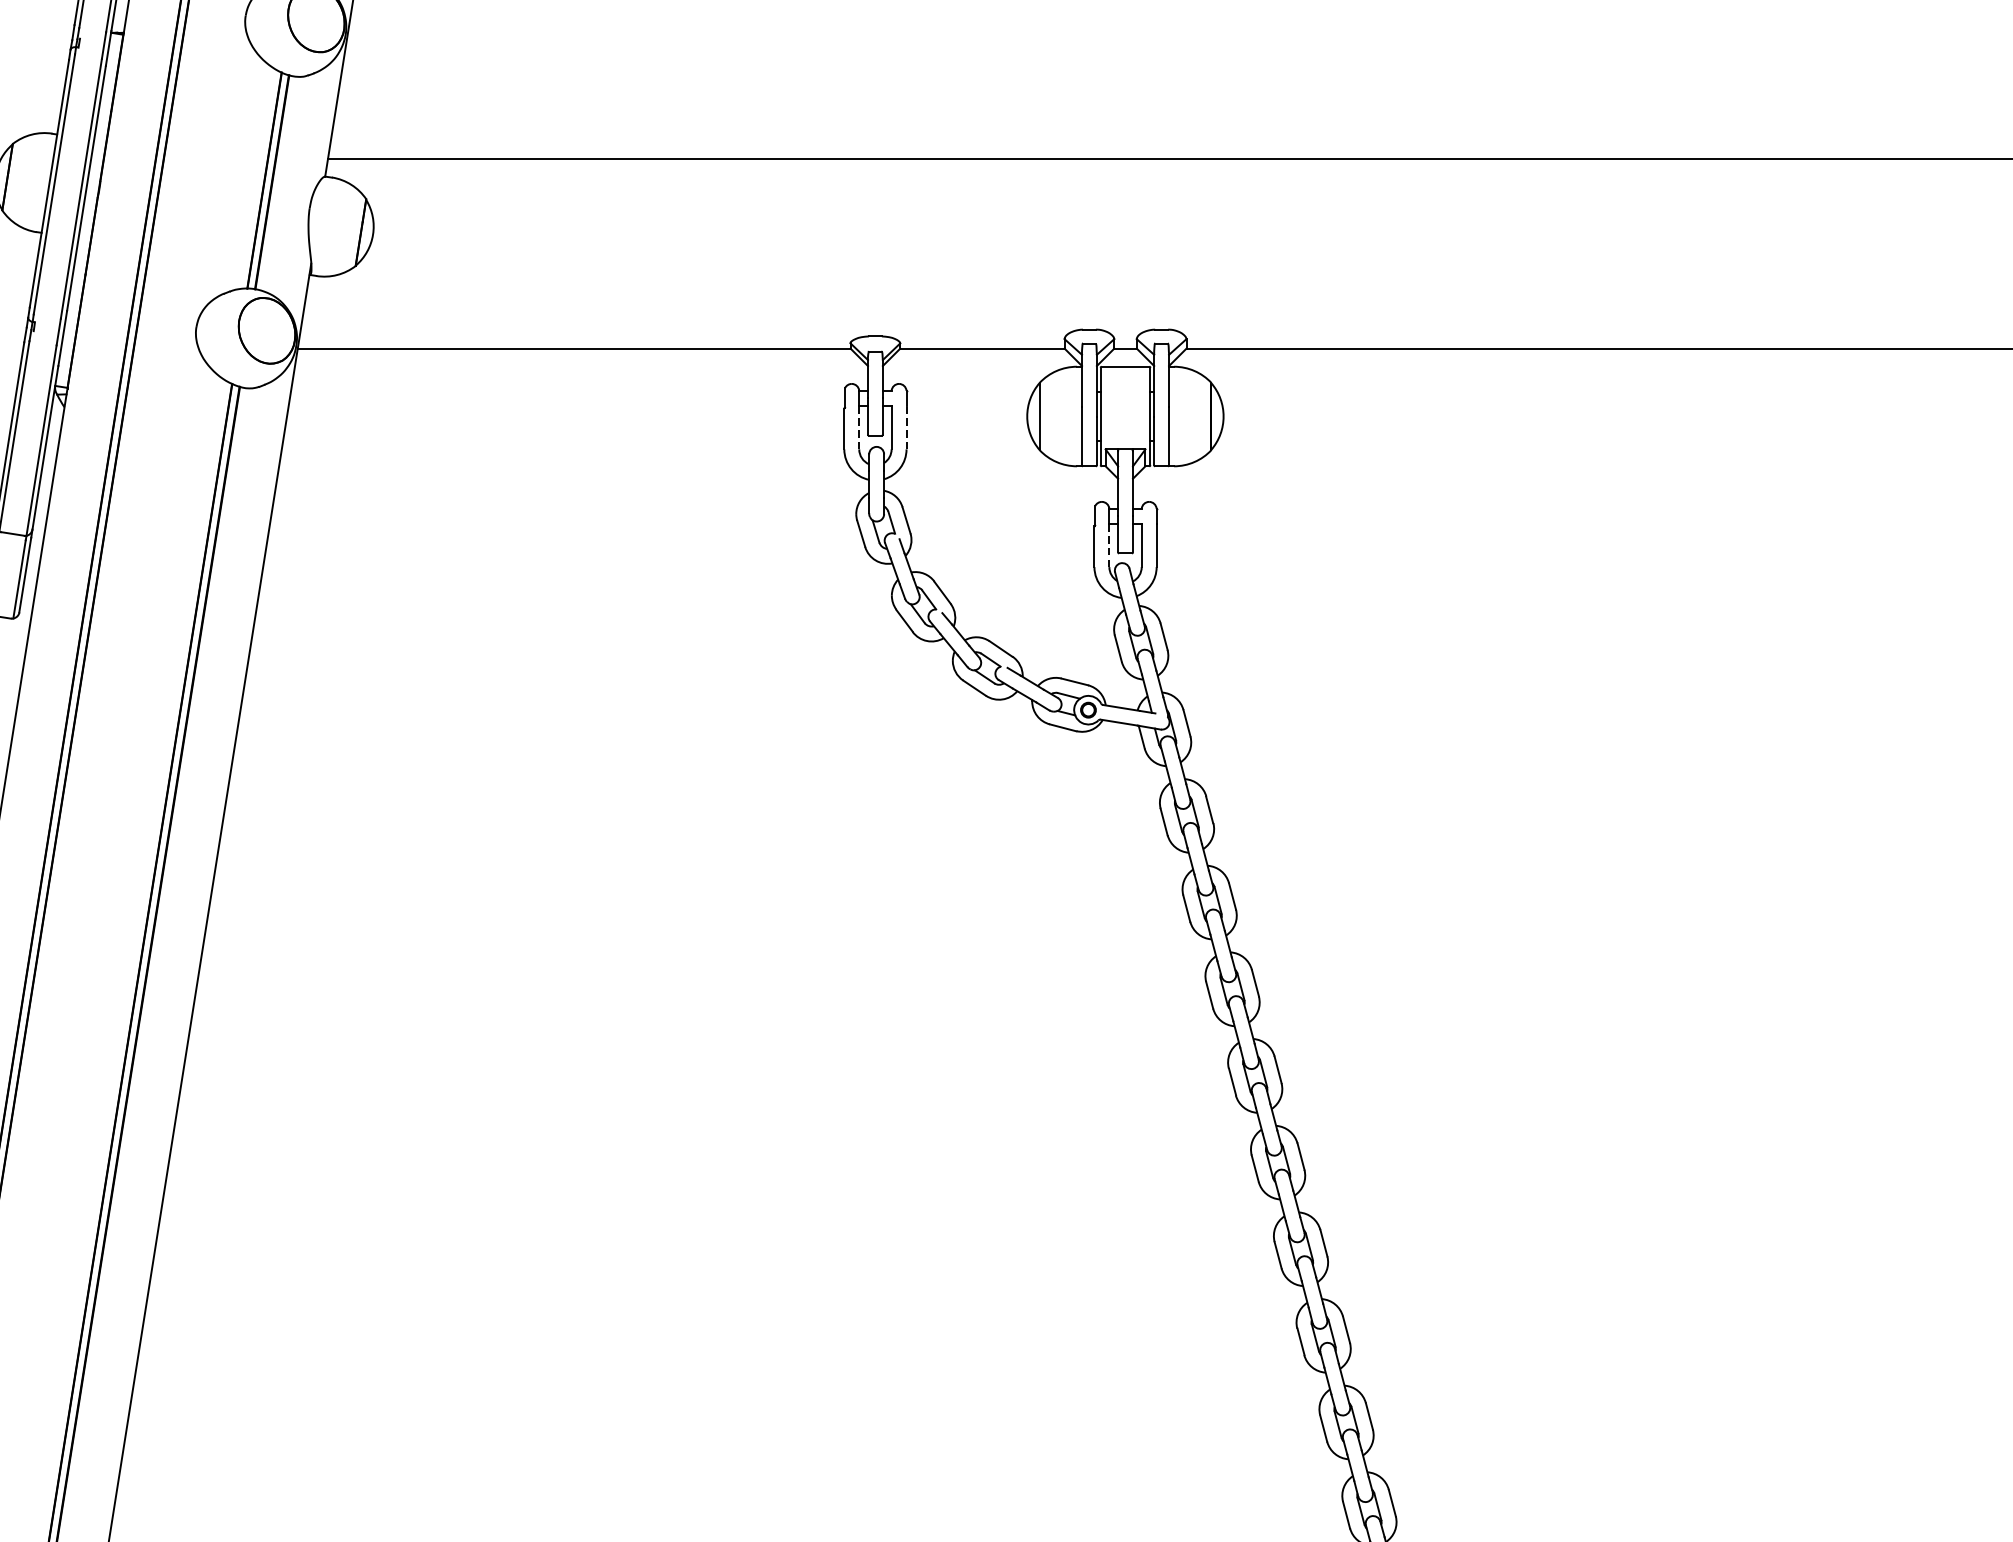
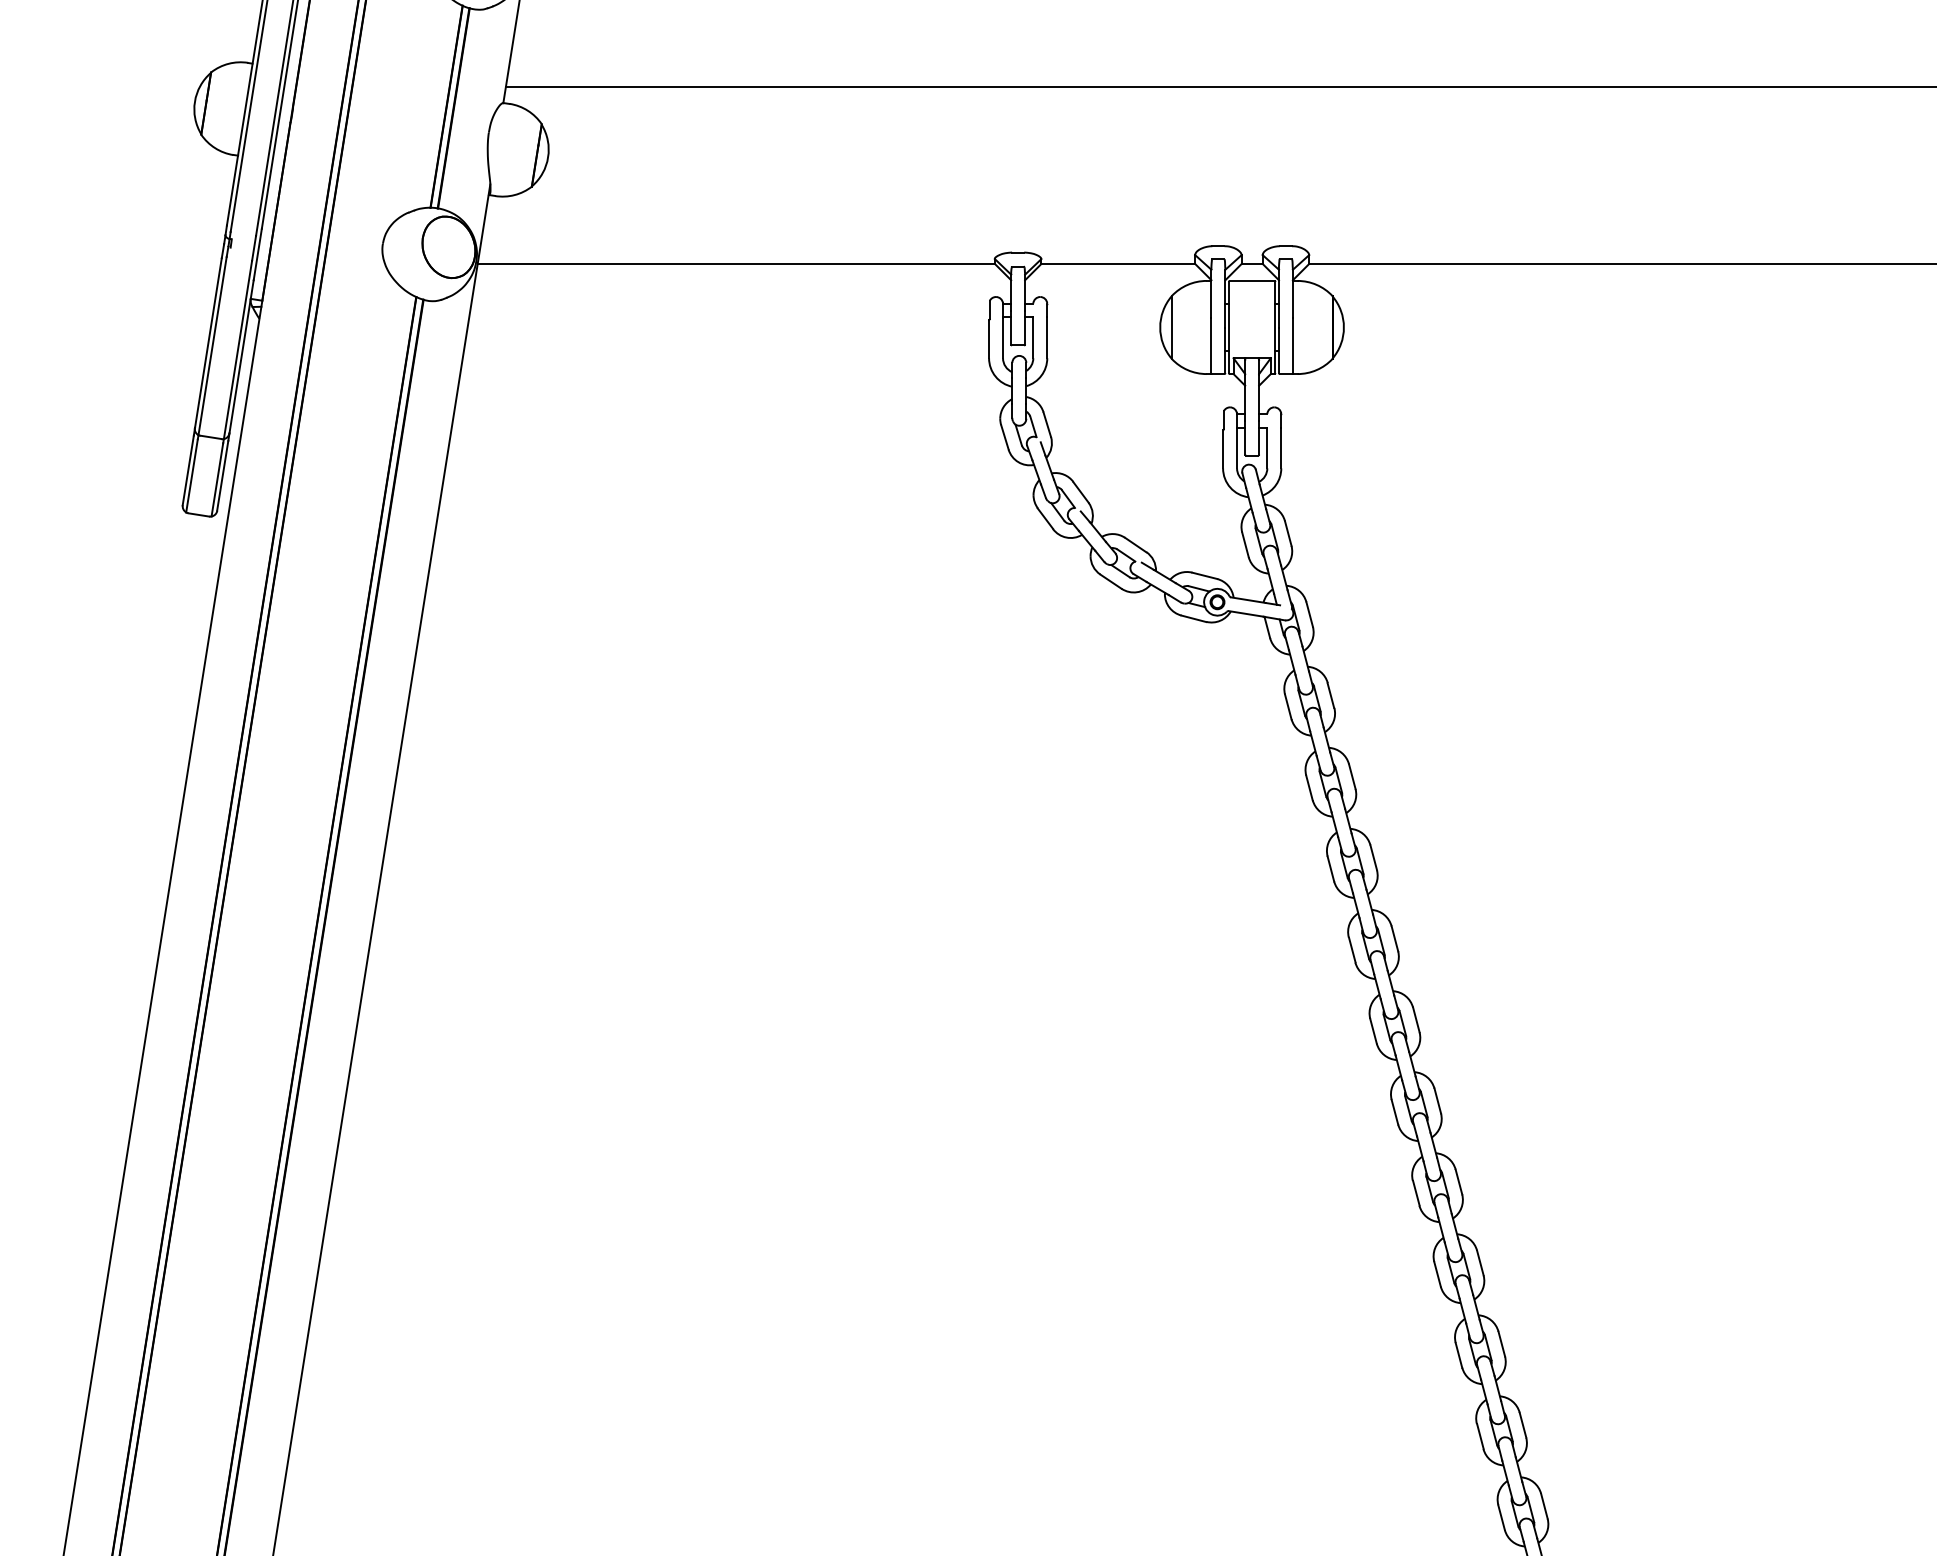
line: (859, 427) -> (1003, 337), dashed -> solid
line: (906, 427) -> (1047, 337), dashed -> solid
line: (1109, 544) -> (1237, 447), dashed -> solid

